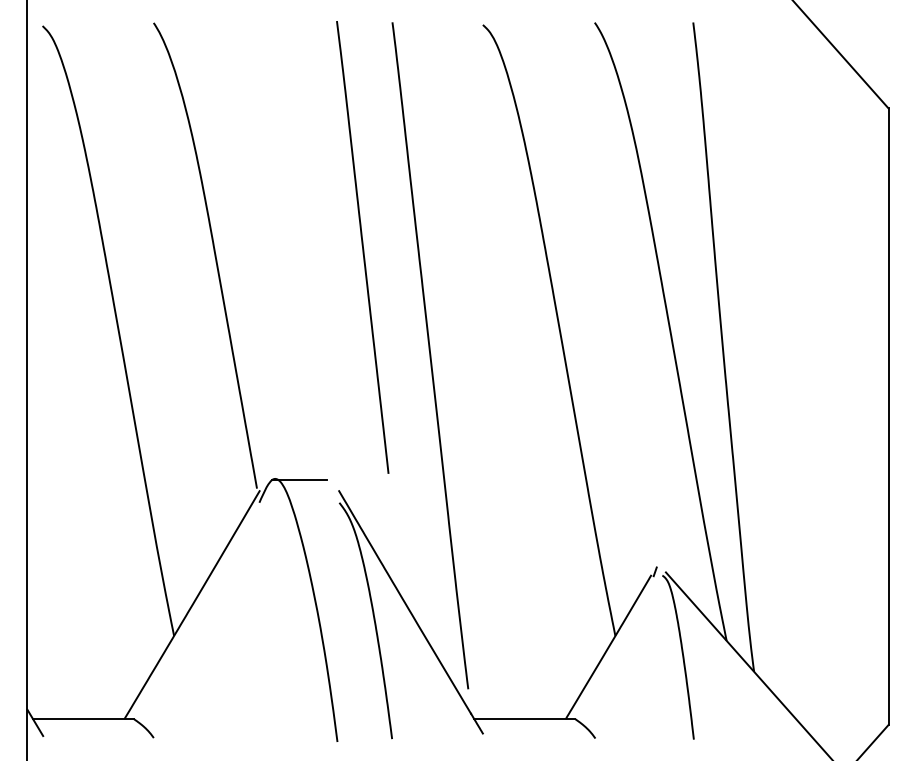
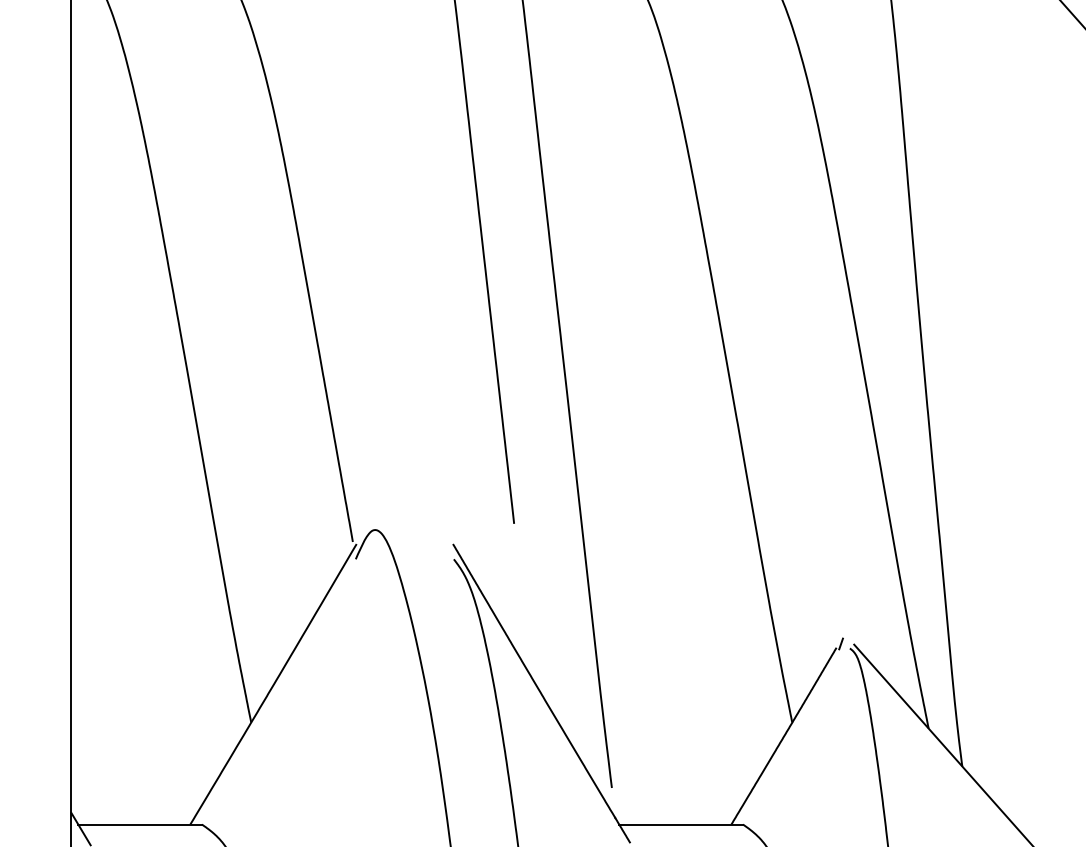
line: (298, 480) -> (403, 531), removed

